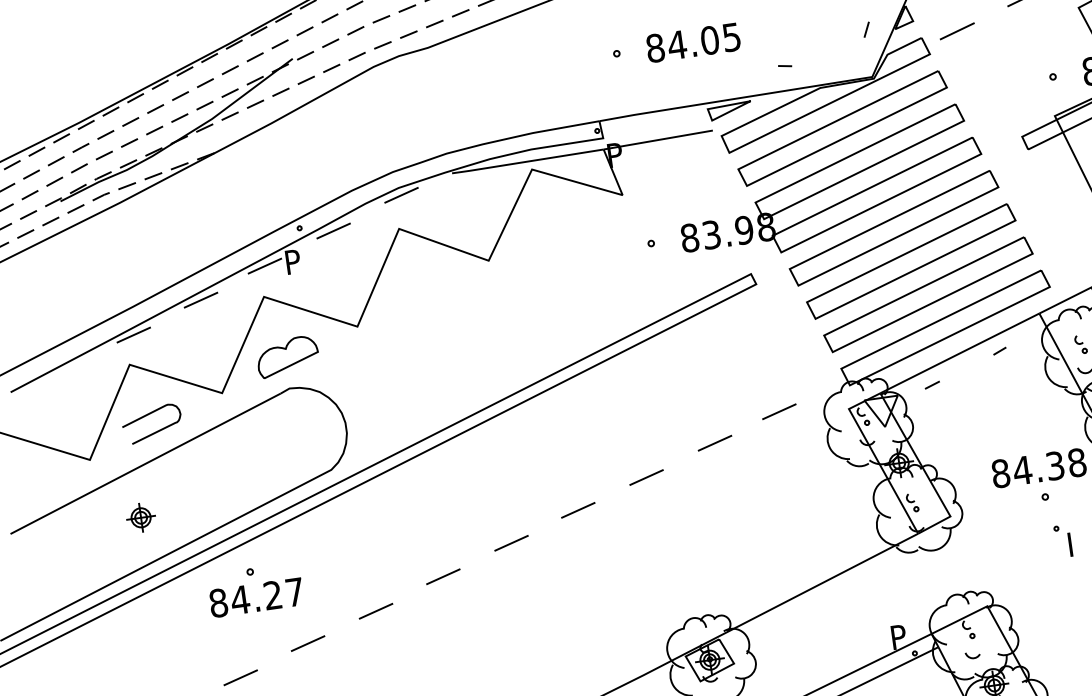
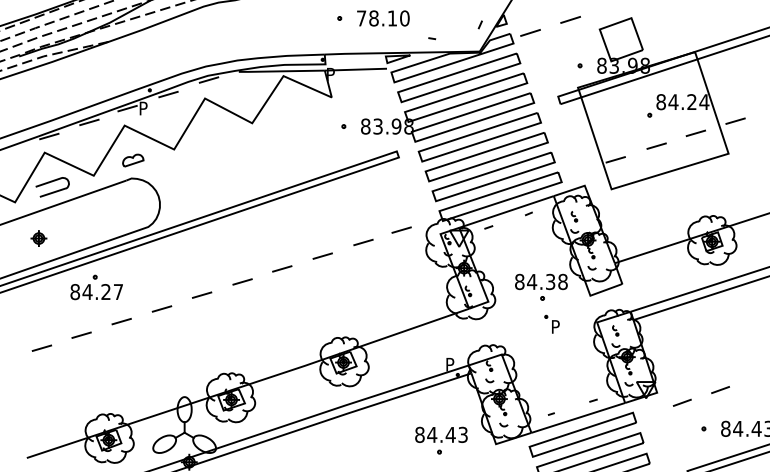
text: (692, 43) -> (382, 18), 84.05 -> 78.10
part: (288, 356) -> (133, 160), size x0.6
text: (1076, 539) -> (556, 324), I -> P

